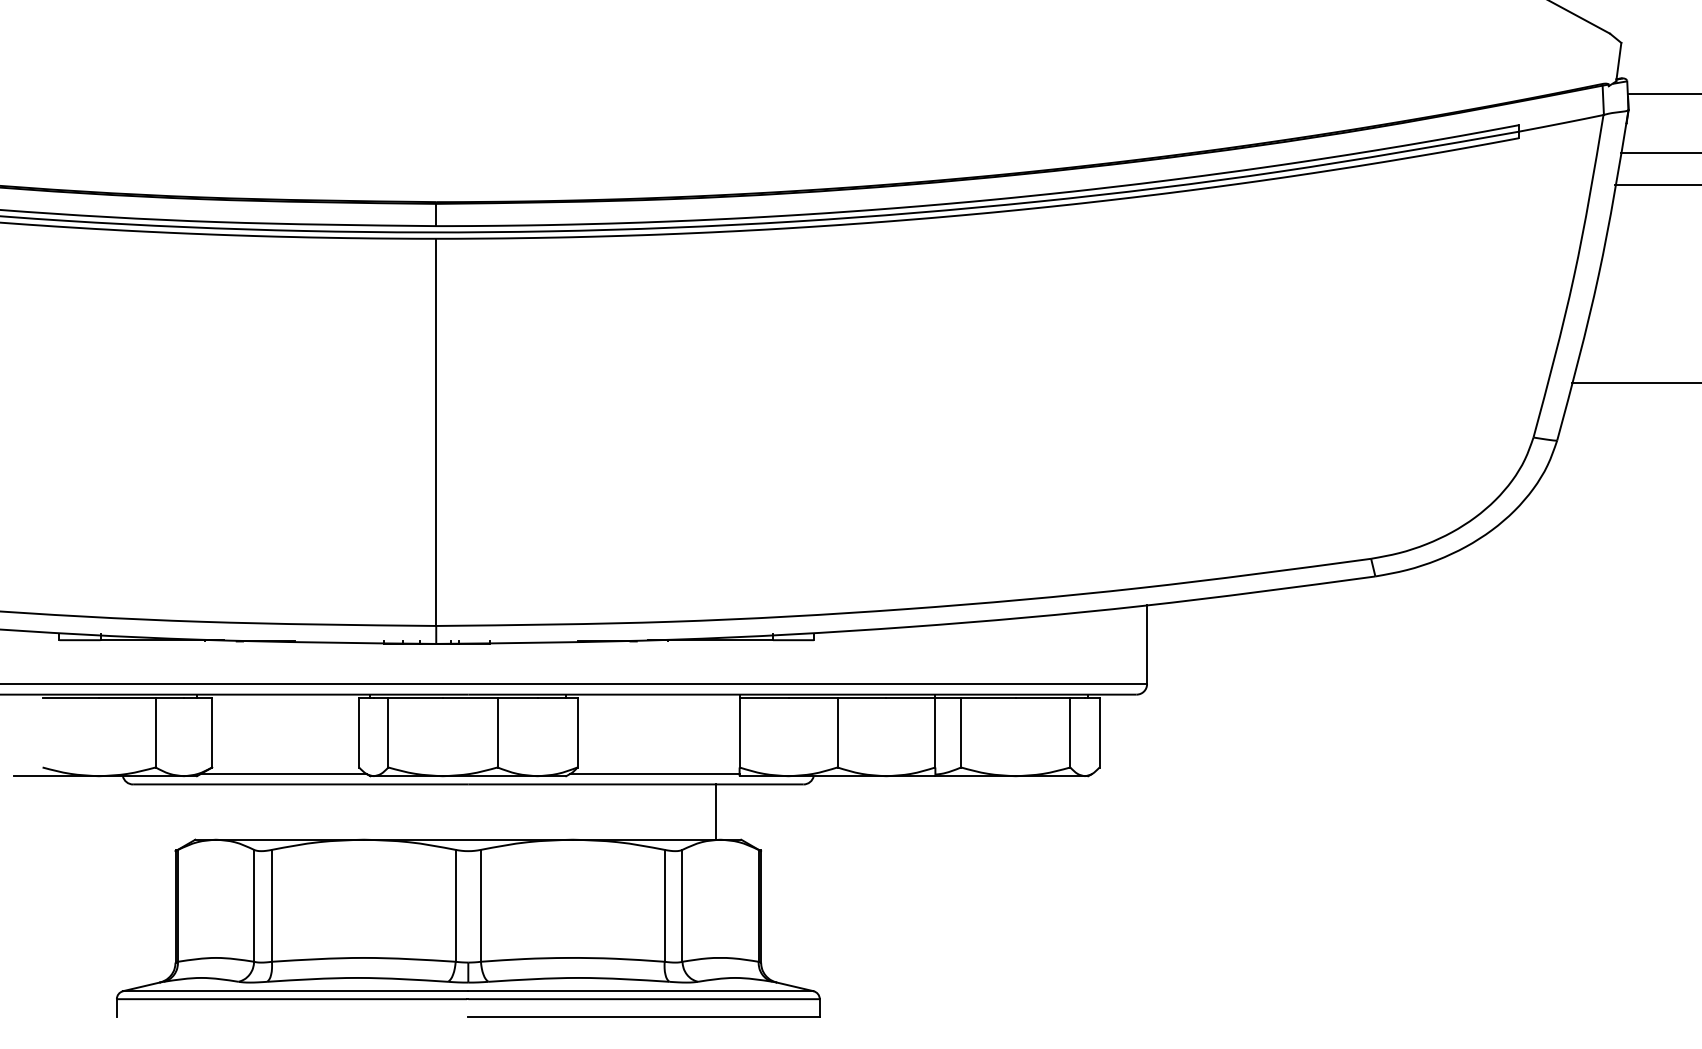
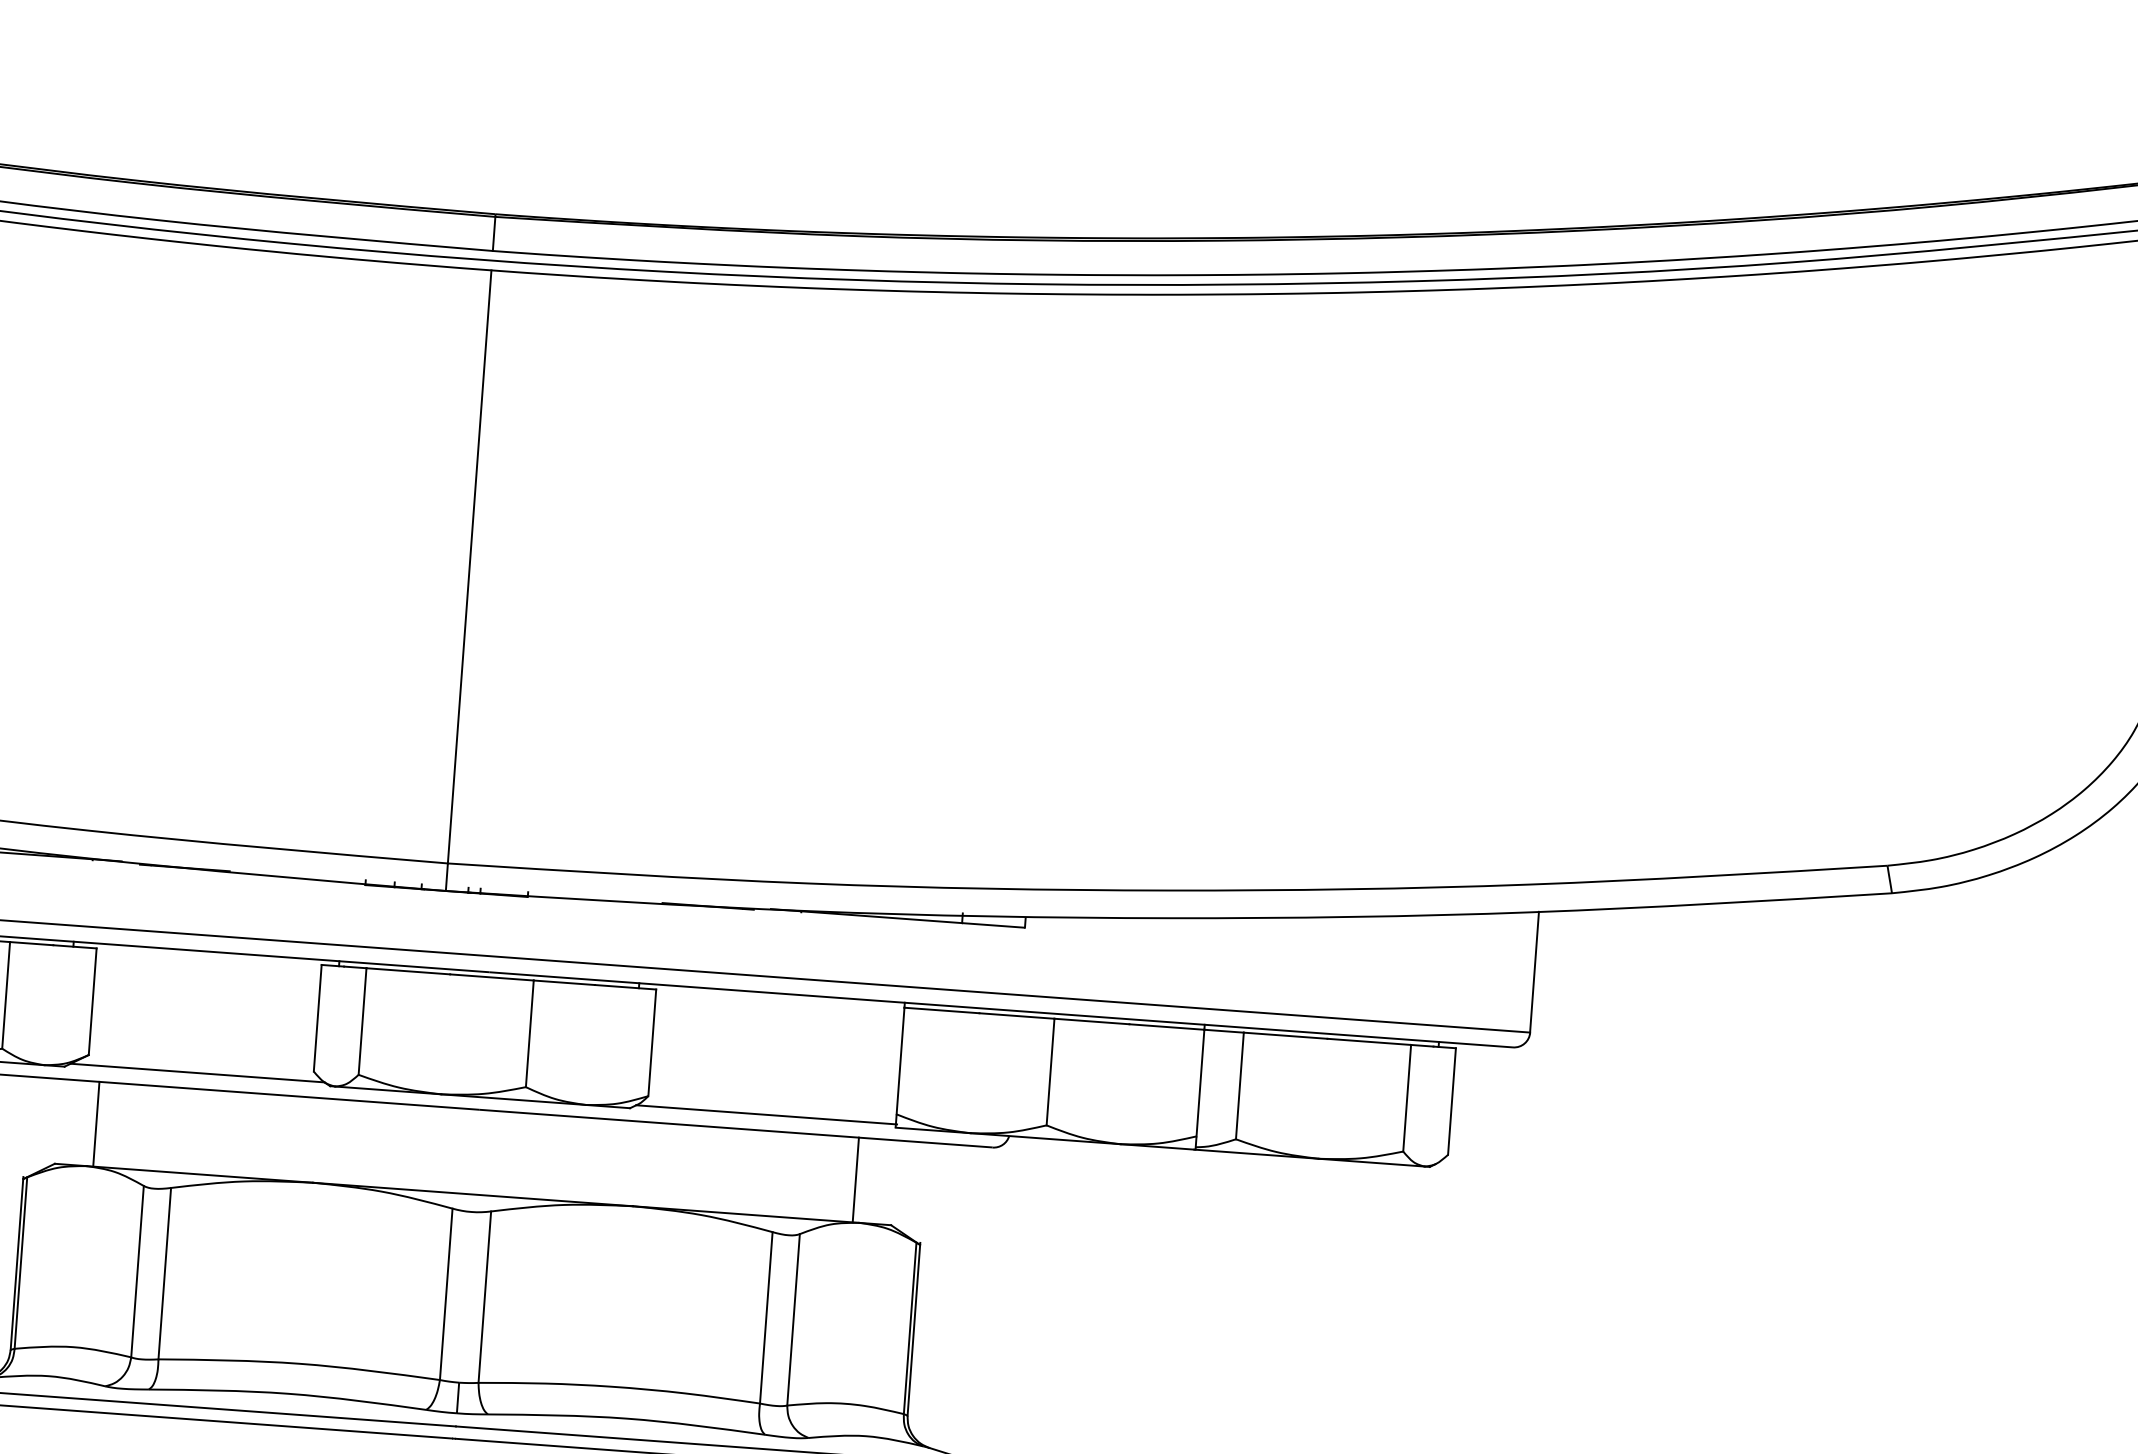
line: (220, 811) -> (96, 1123), added

